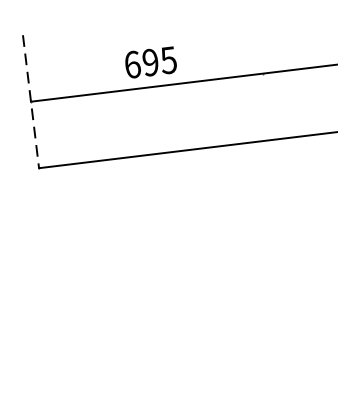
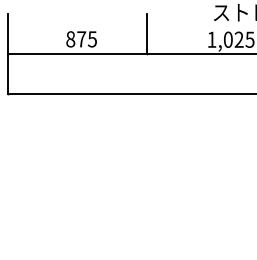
line: (259, 39) -> (147, 33), added
text: (142, 63) -> (76, 39), 695 -> 875
line: (30, 101) -> (7, 53), dashed -> solid

